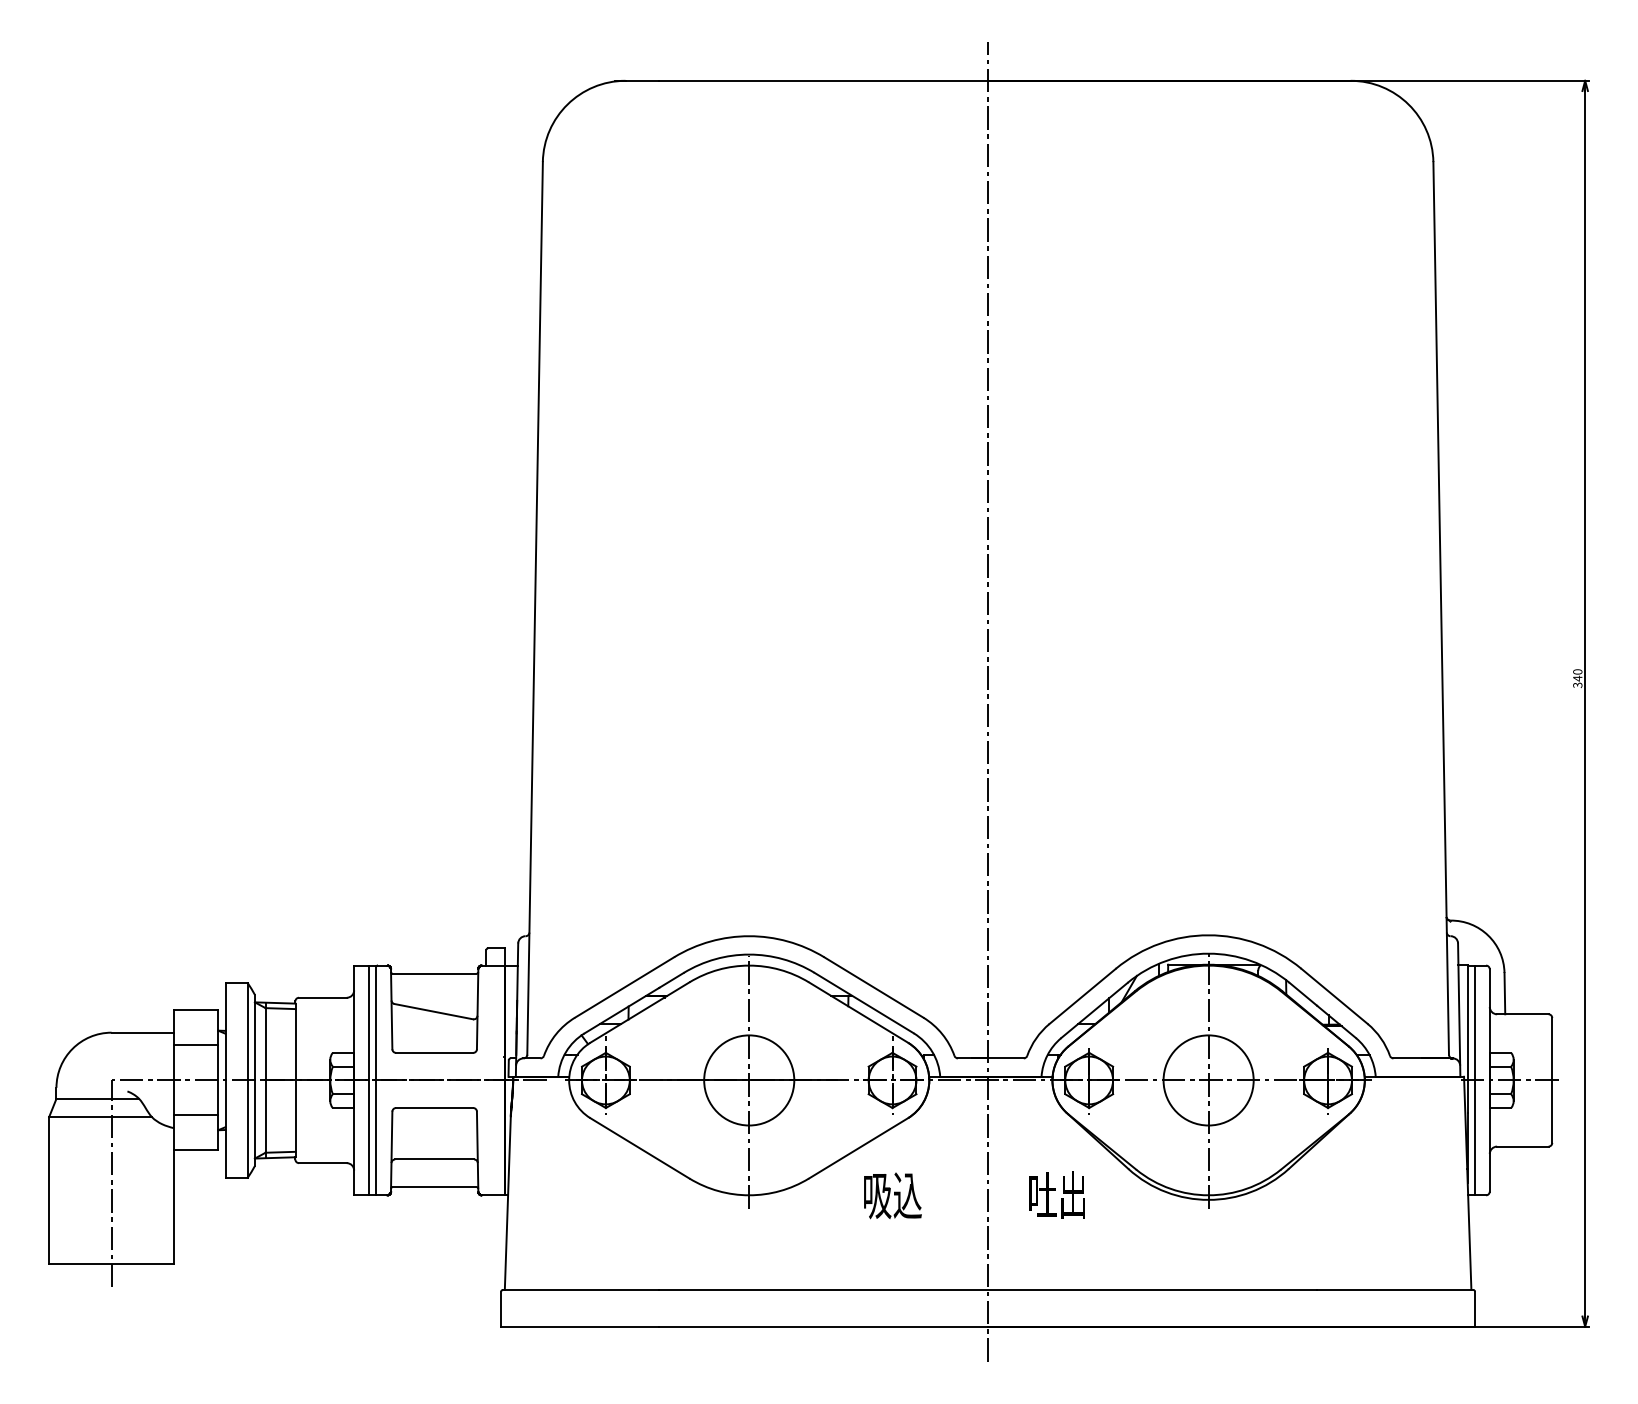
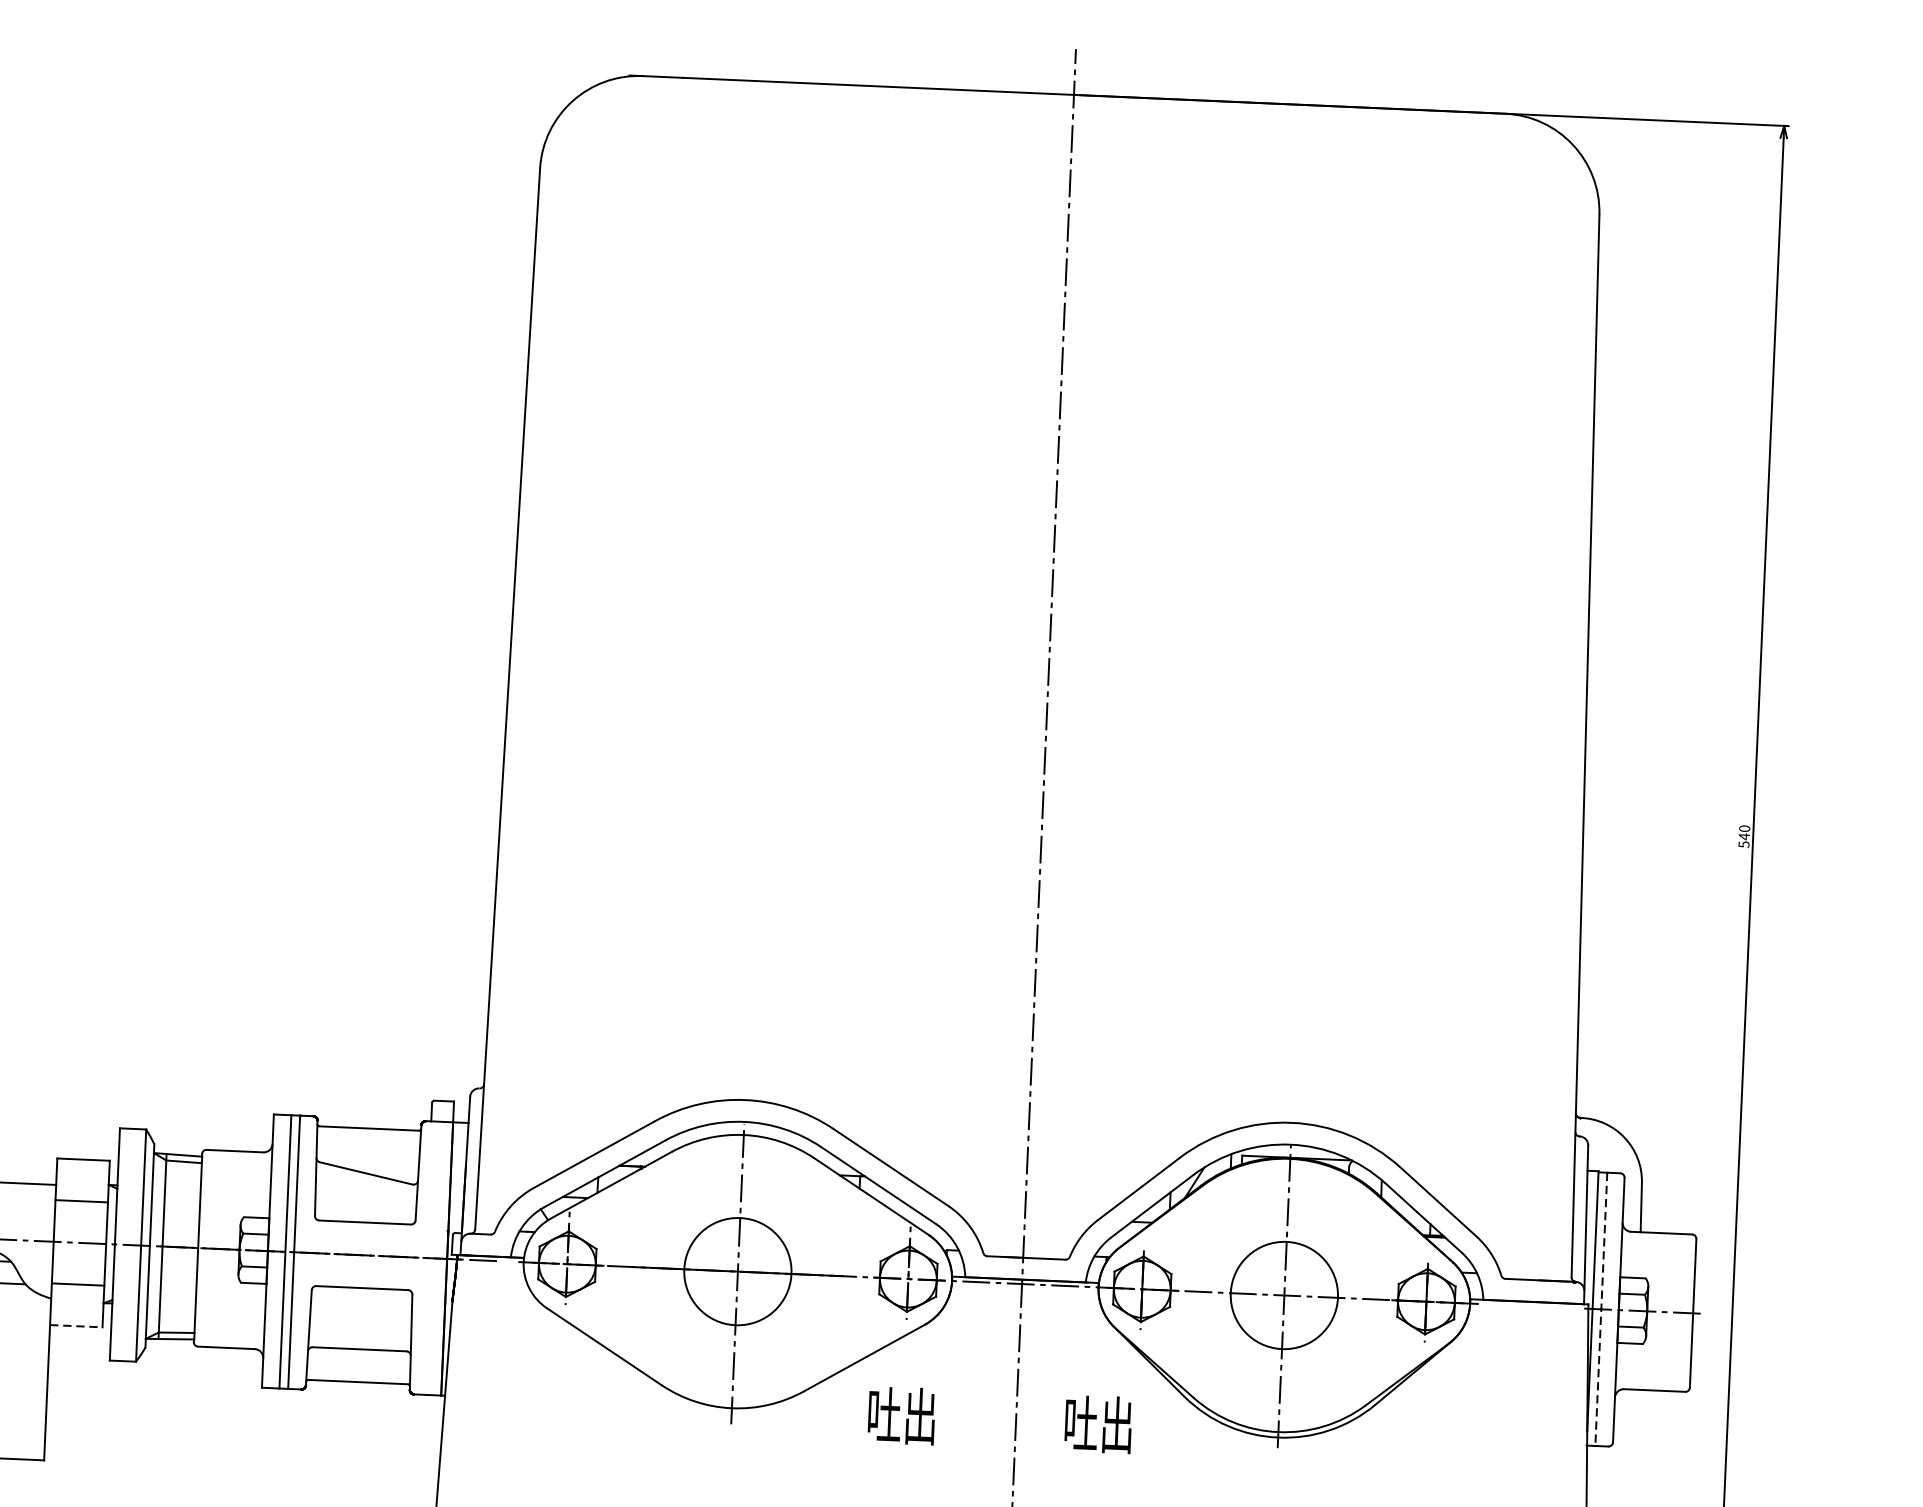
text: (1577, 684) -> (1743, 843), 340 -> 540
line: (1475, 1080) -> (1601, 1309), solid -> dashed
line: (196, 1150) -> (76, 1326), solid -> dashed
text: (892, 1195) -> (902, 1415), 吸込 -> 吐出

